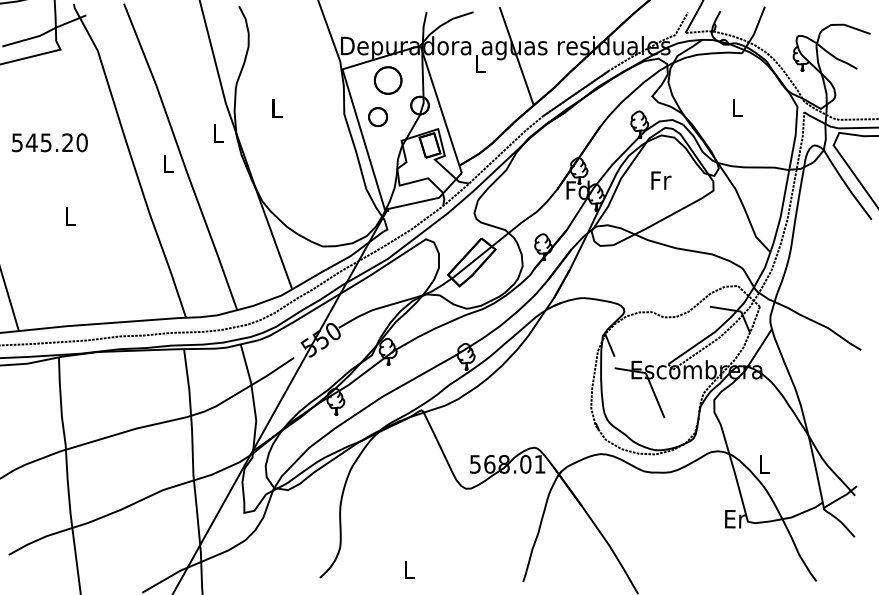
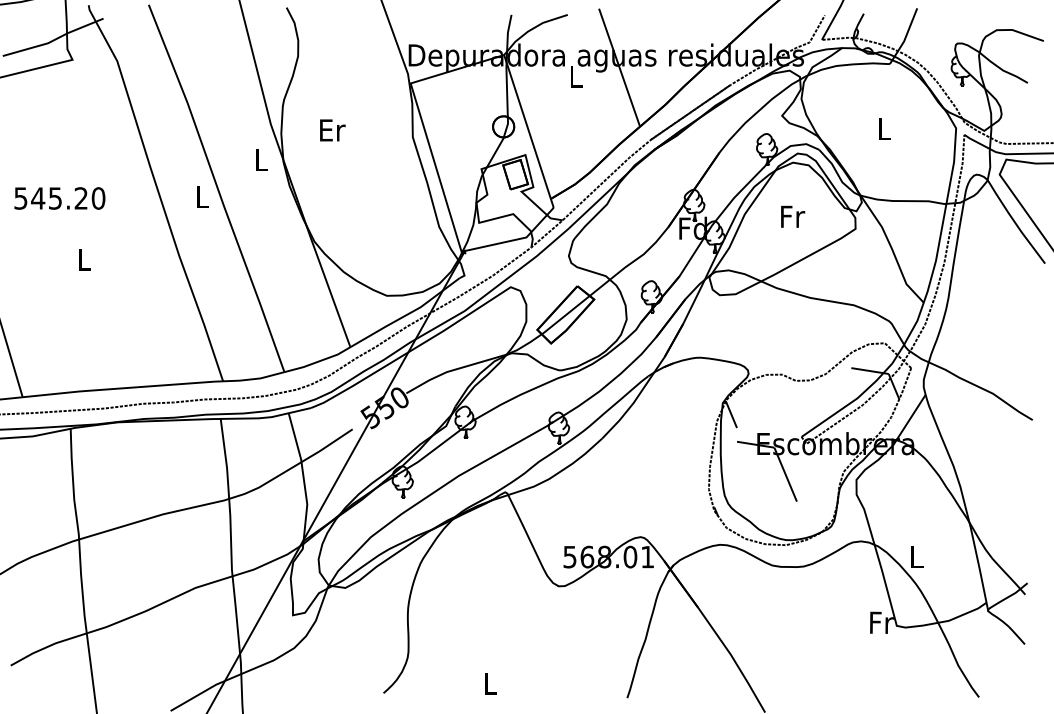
part: (388, 80) -> (465, 96), removed
text: (277, 108) -> (332, 130), L -> Er
part: (378, 116) -> (453, 140), removed
text: (49, 142) -> (59, 198), moved
text: (735, 518) -> (881, 622), Er -> Fr

